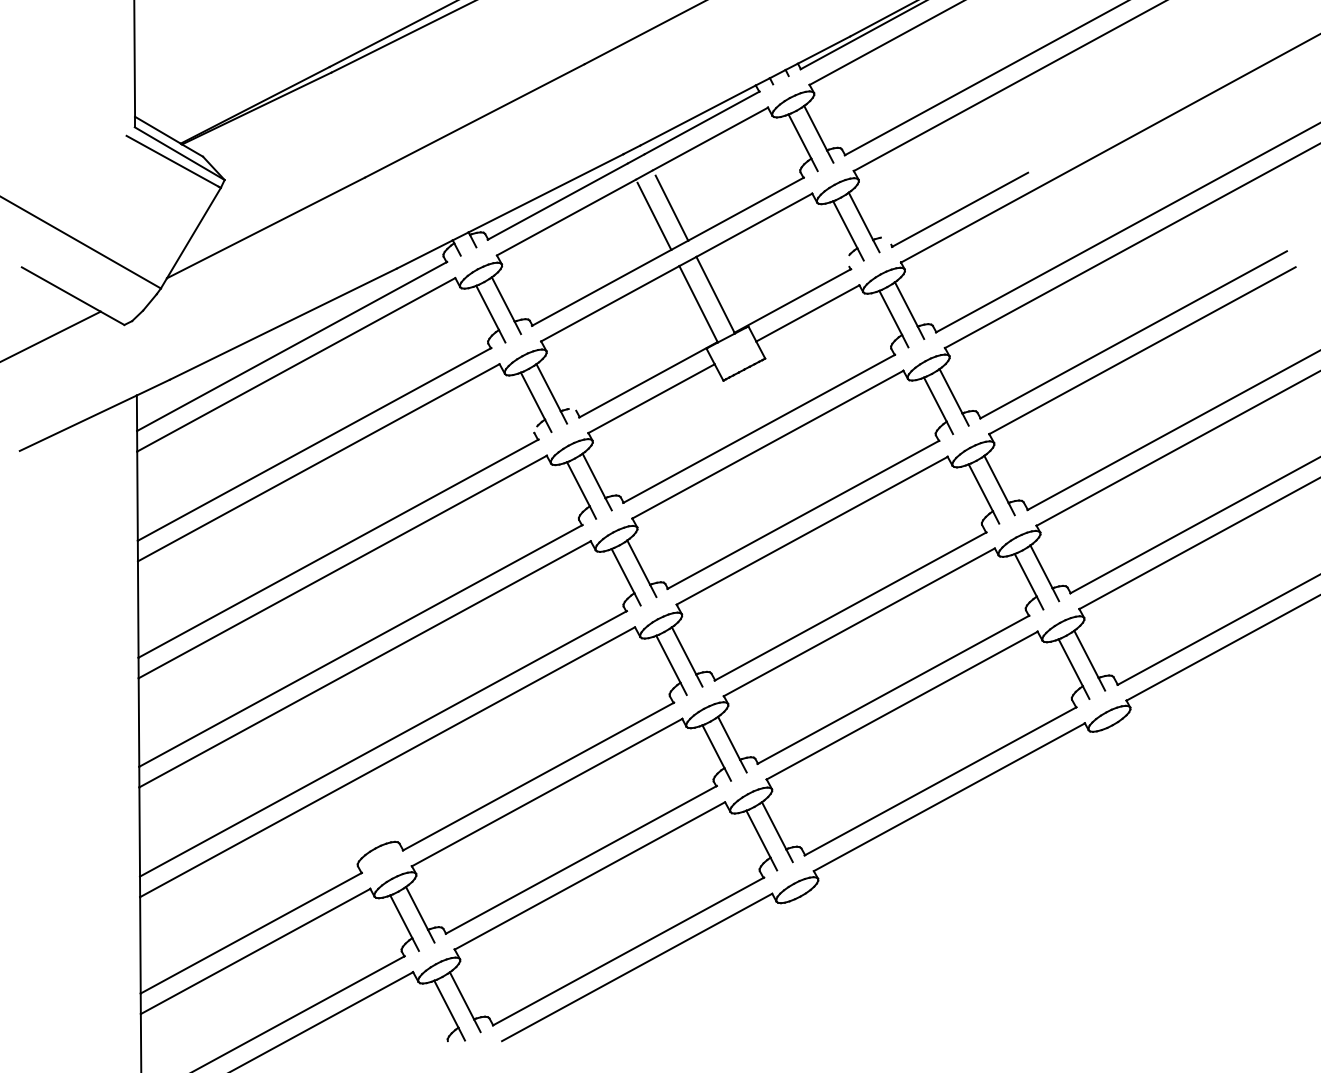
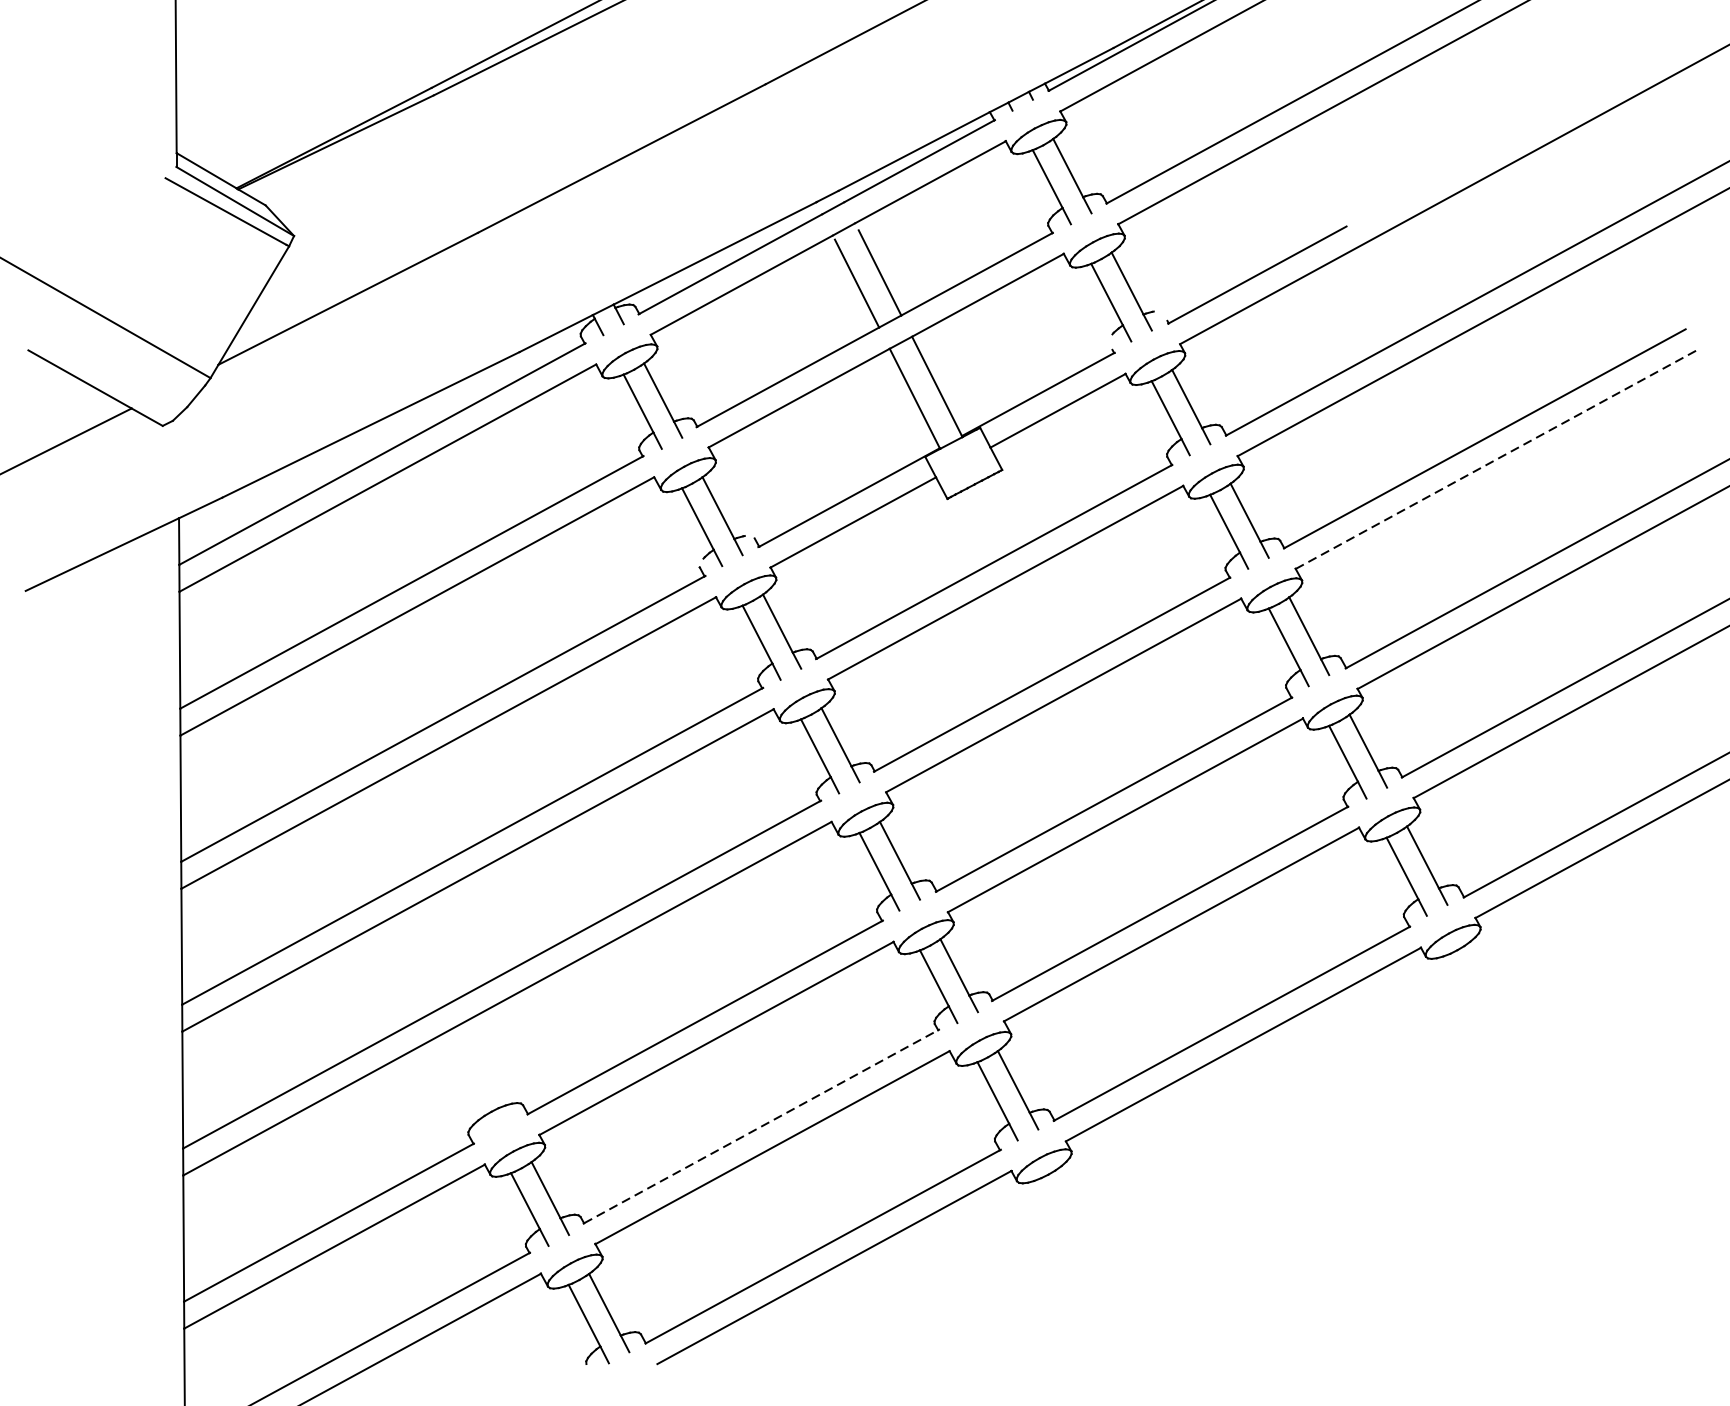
line: (1142, 350) -> (1496, 459), solid -> dashed
line: (581, 859) -> (761, 1126), solid -> dashed

